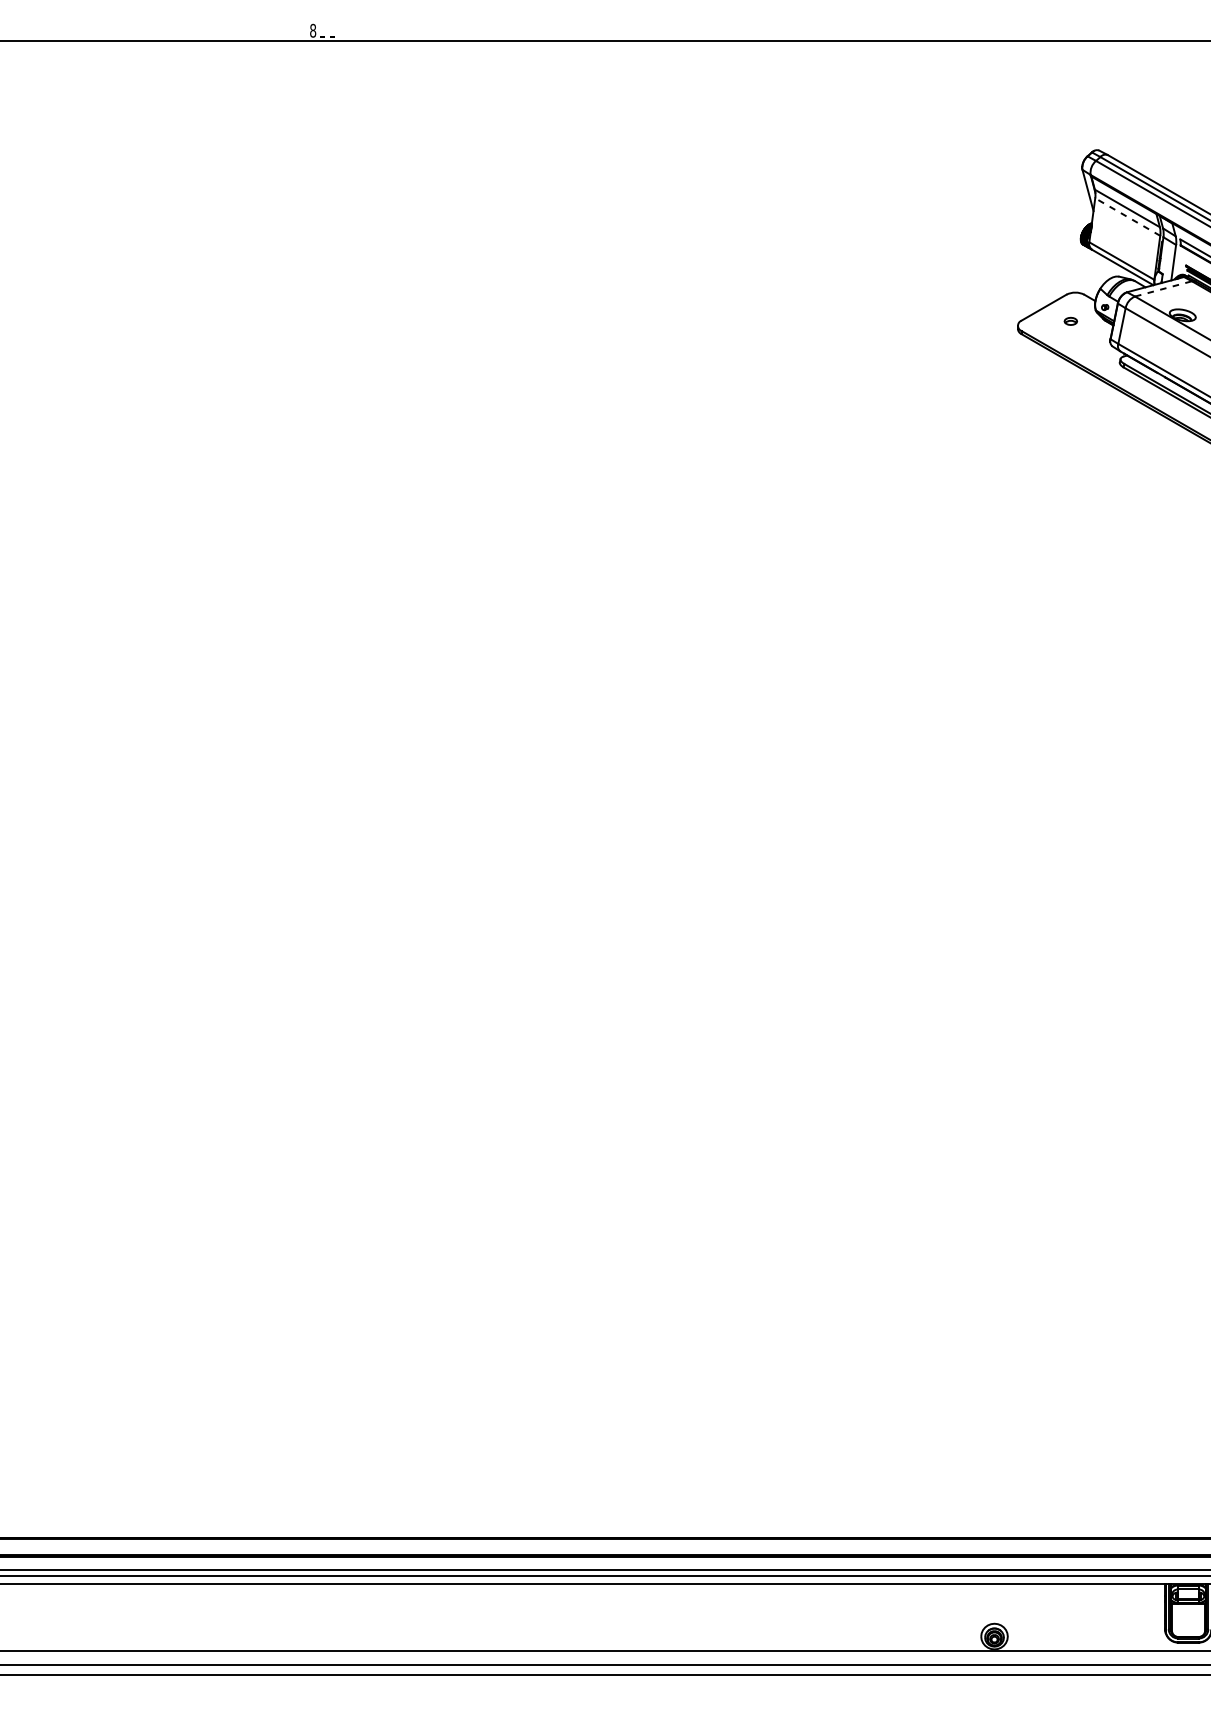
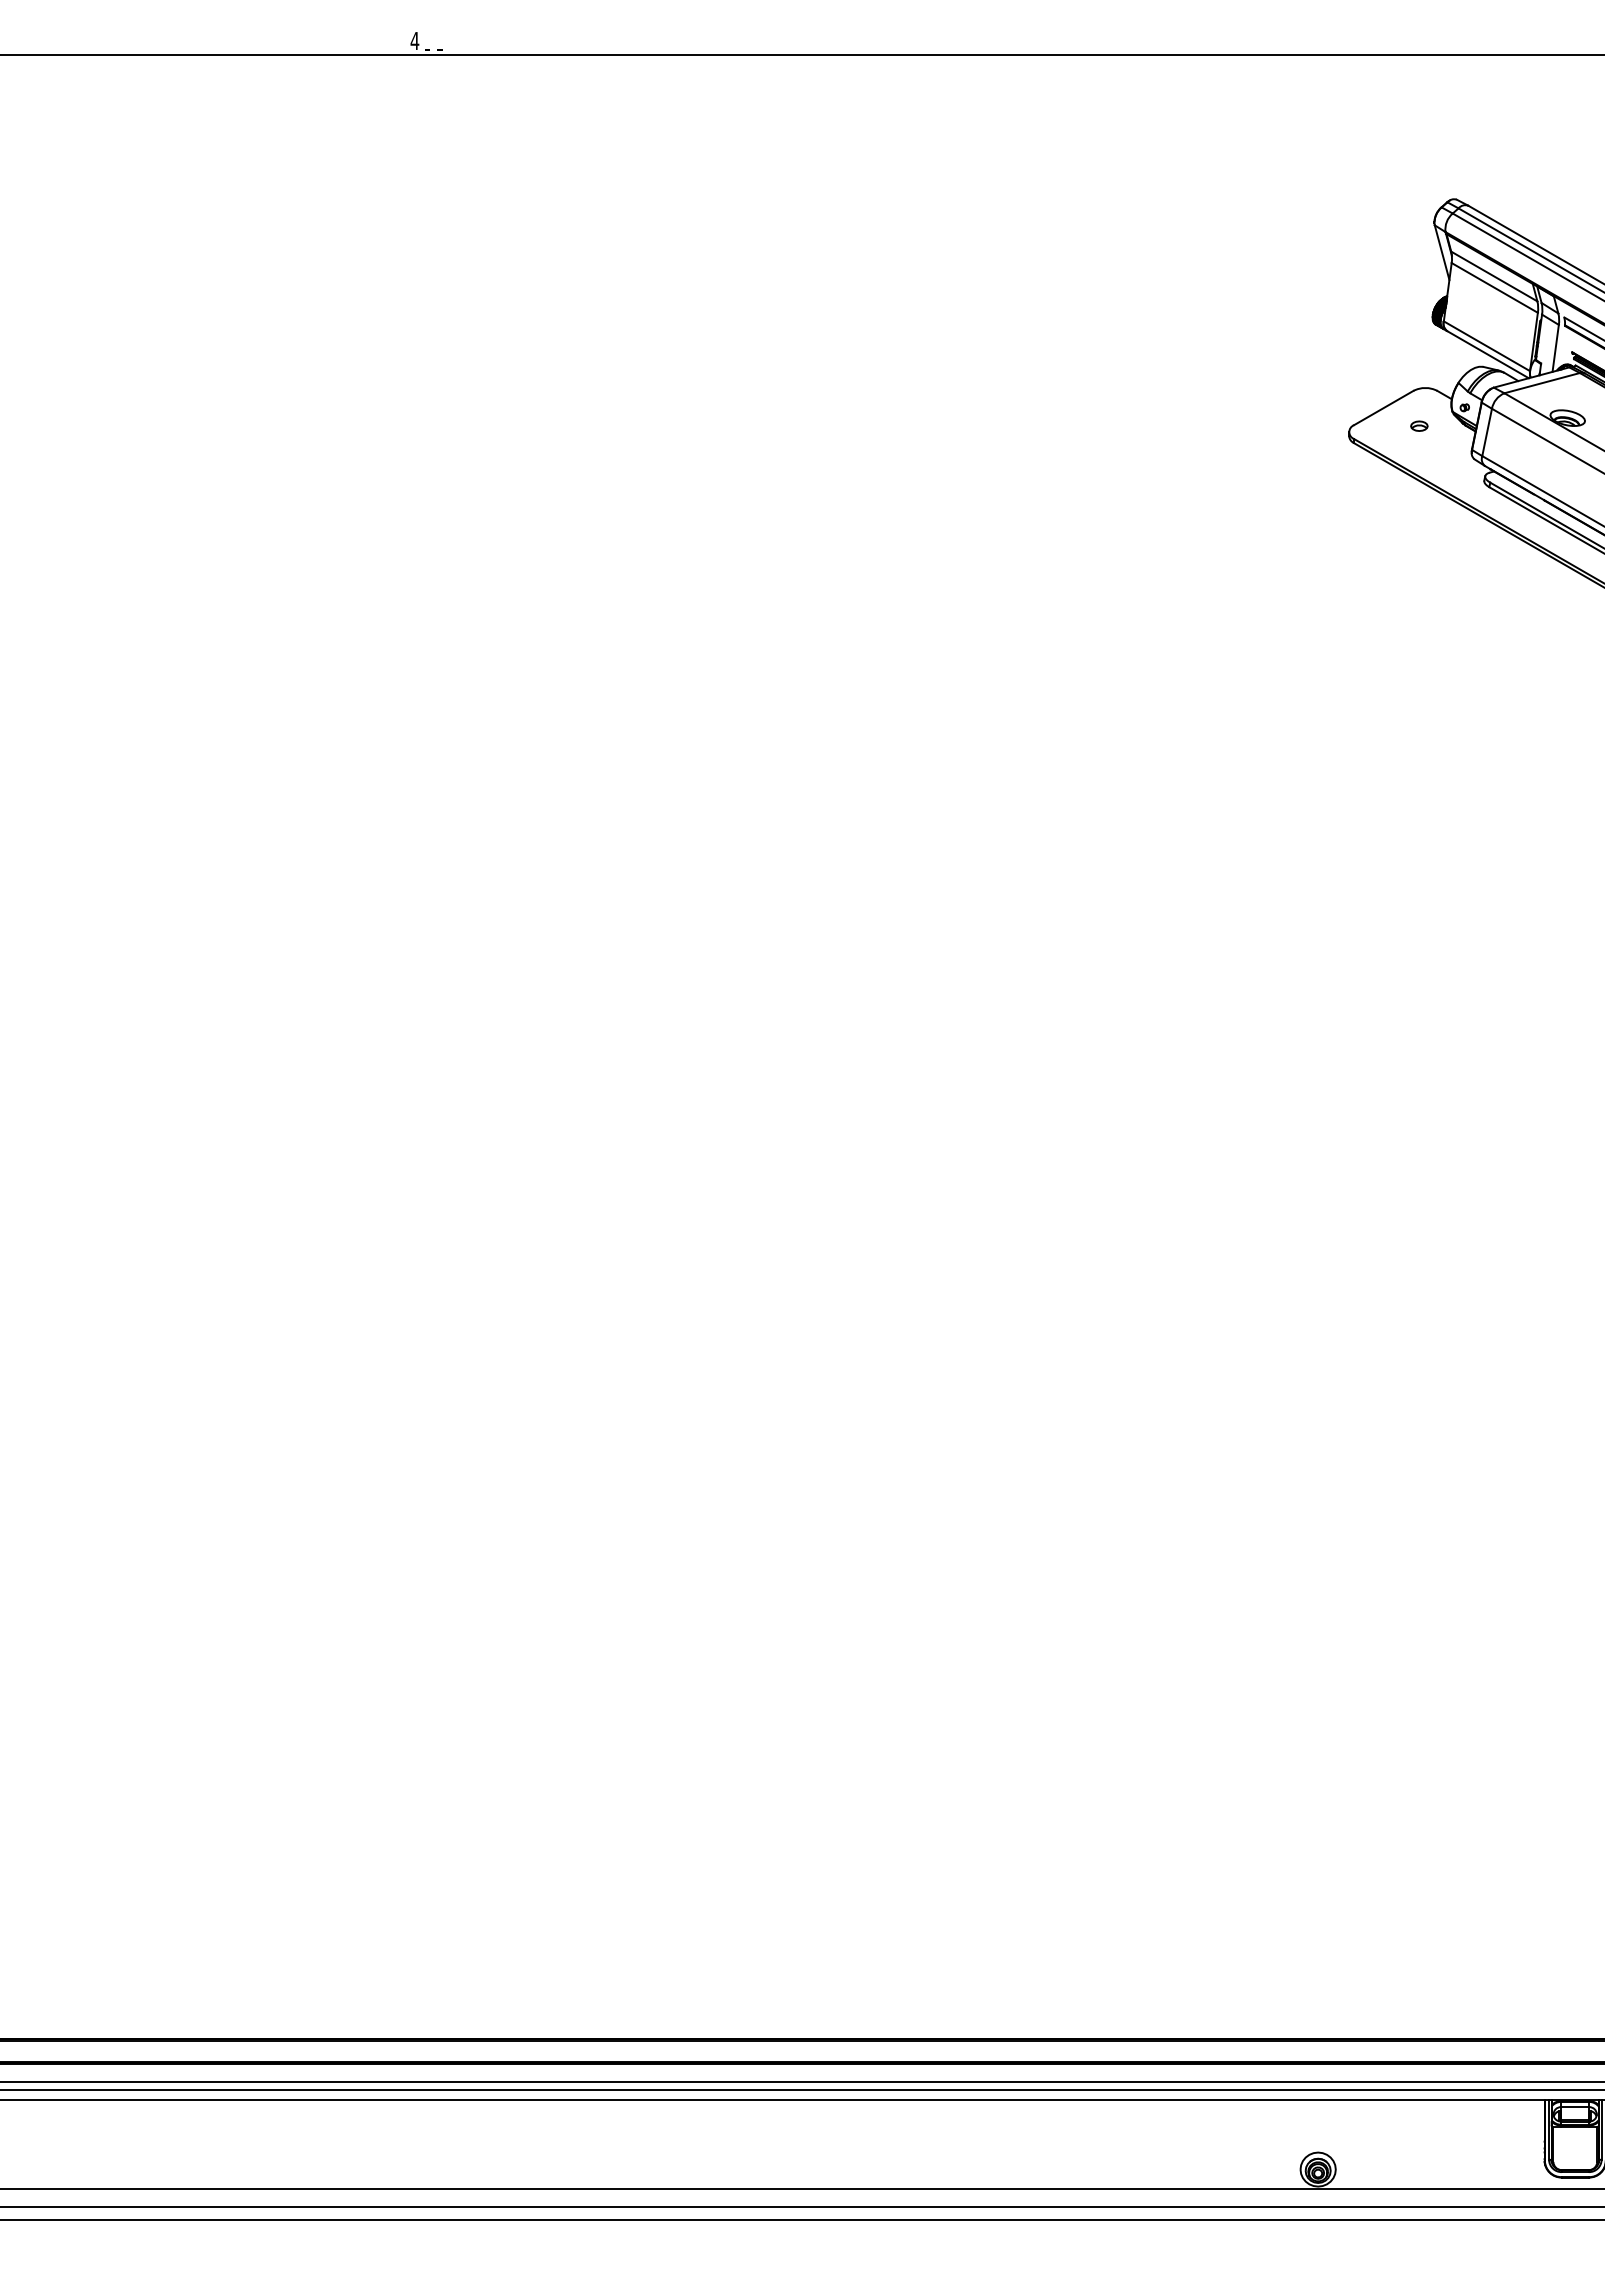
text: (312, 30) -> (414, 40), 8 -> 4
line: (1127, 216) -> (1494, 287), dashed -> solid
line: (1163, 289) -> (1542, 383), dashed -> solid

